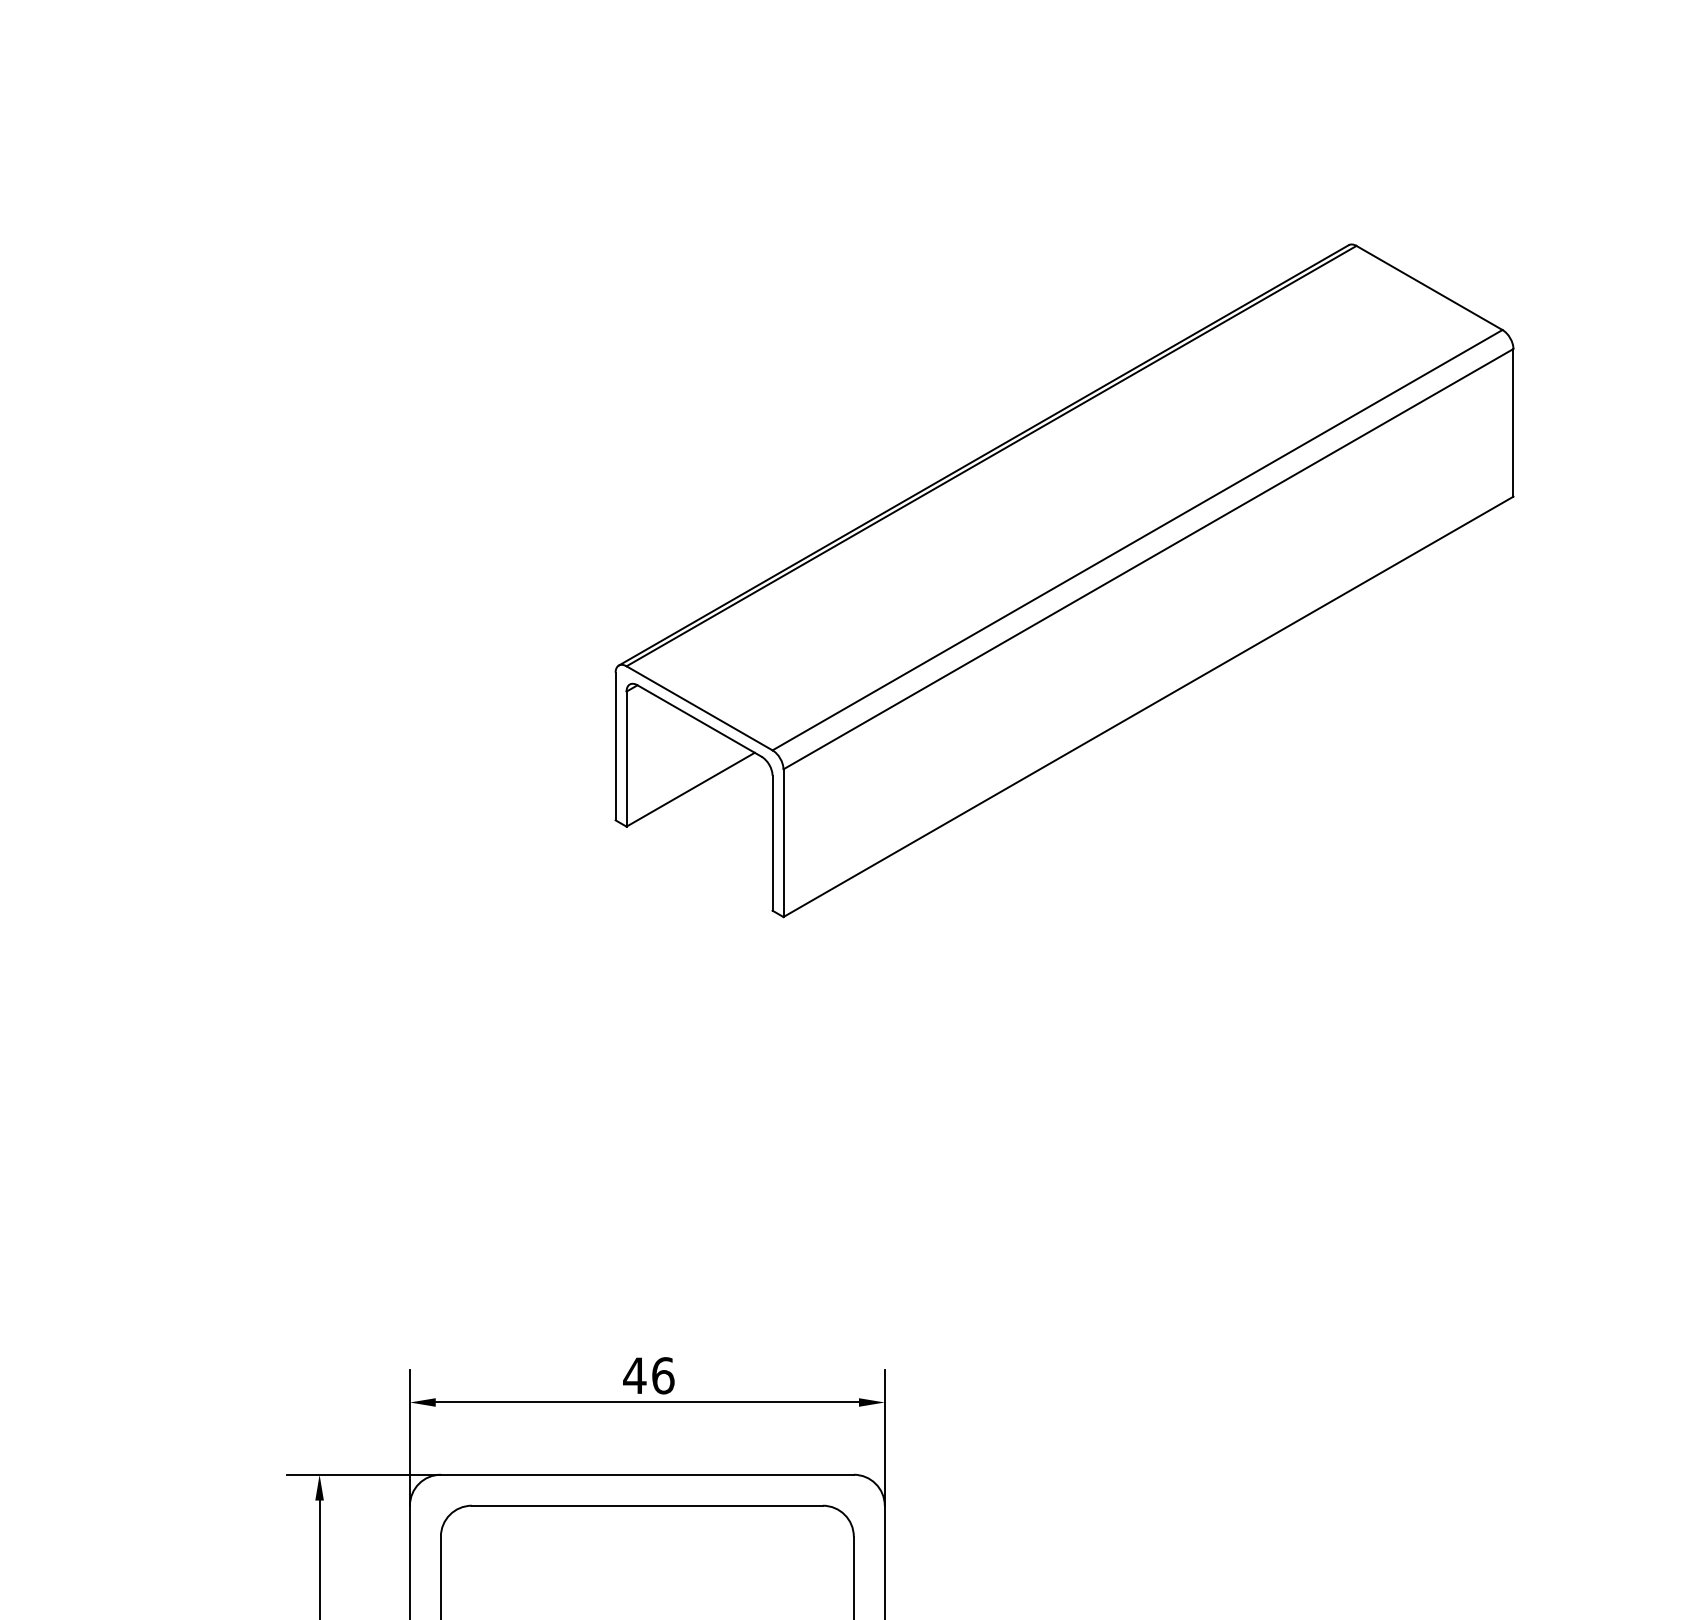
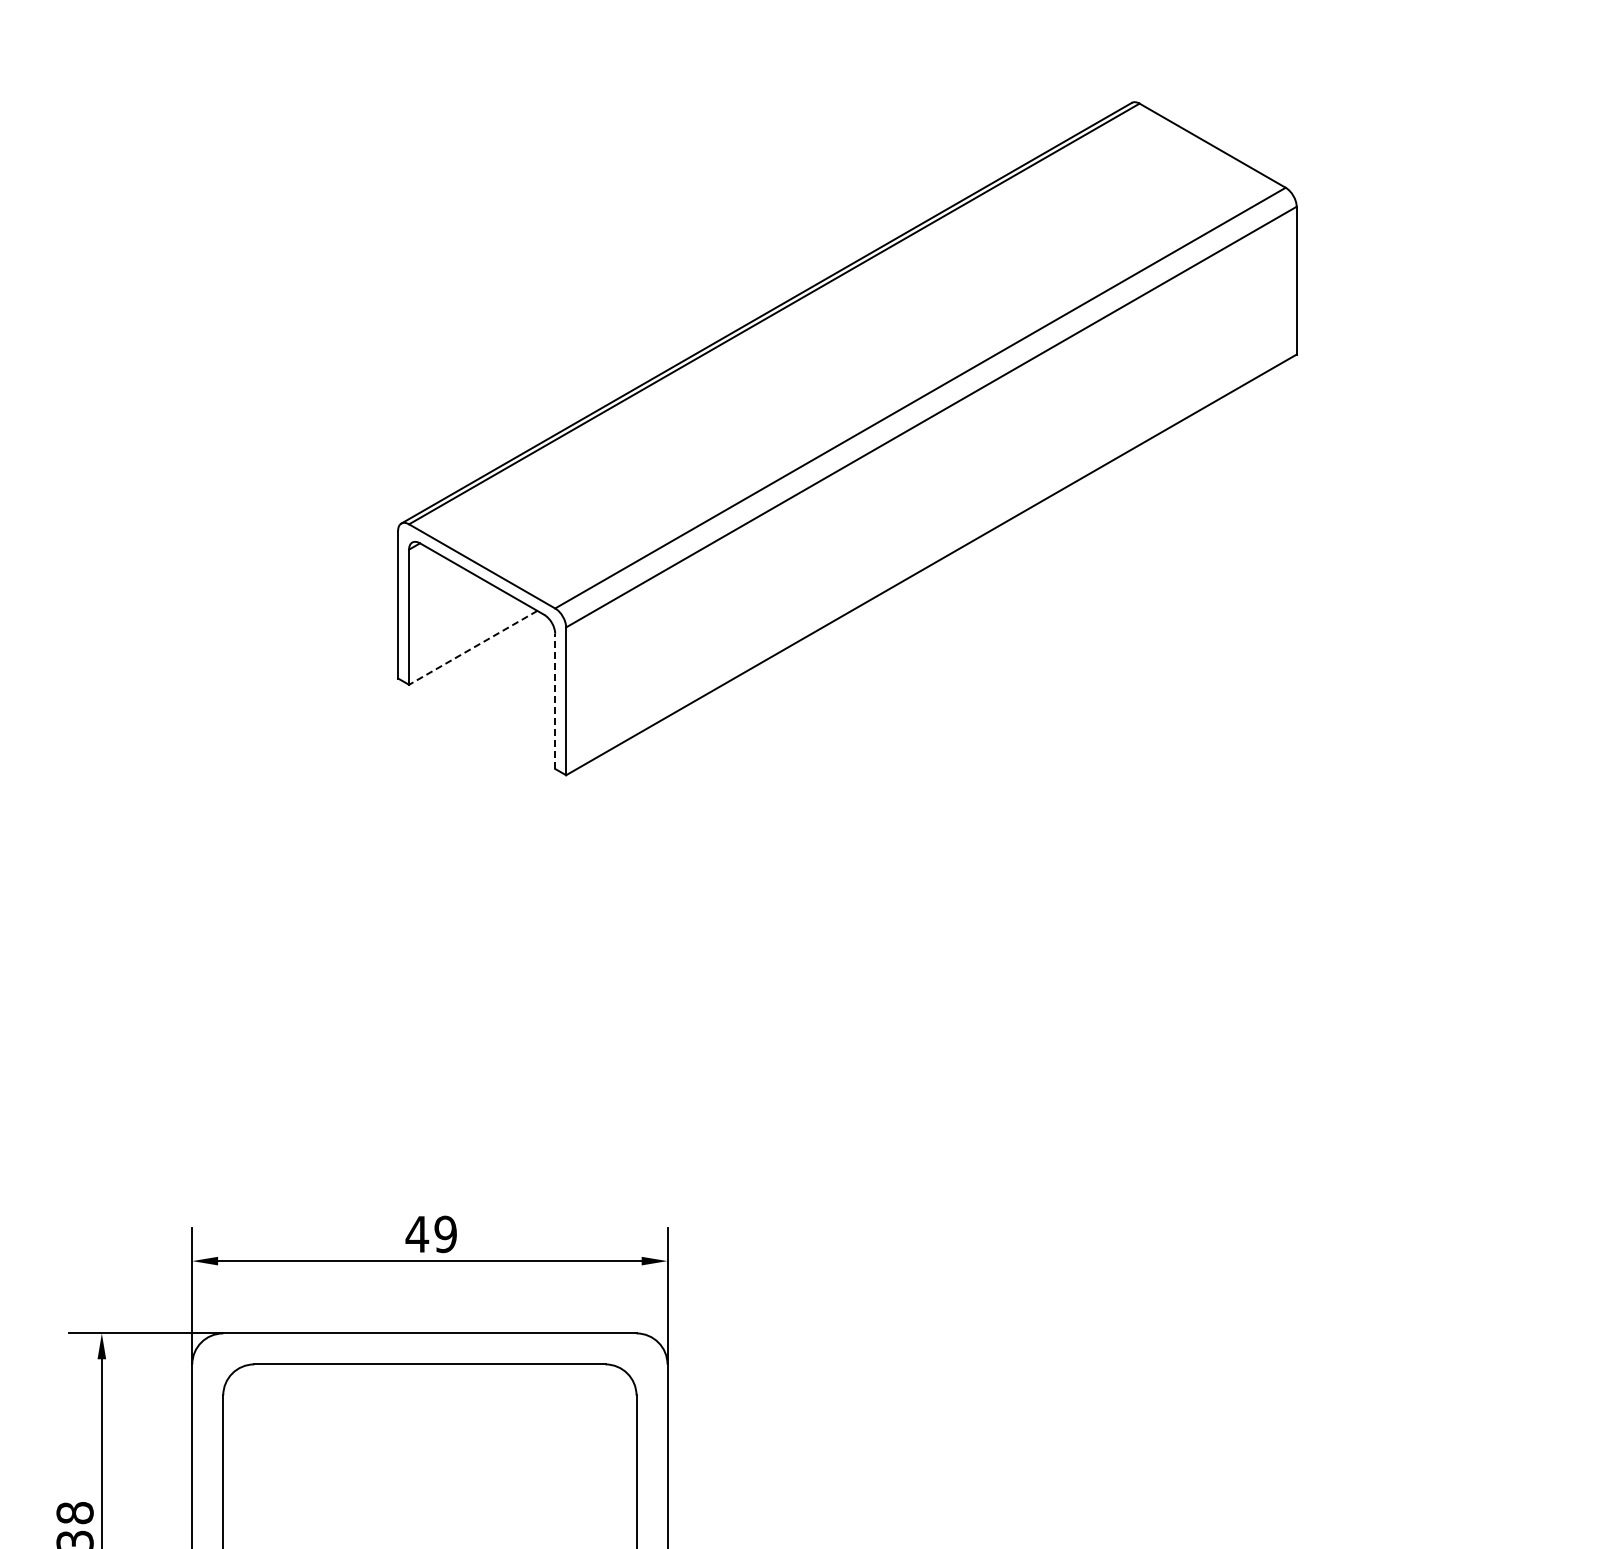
line: (690, 789) -> (473, 647), solid -> dashed
line: (772, 843) -> (555, 701), solid -> dashed
text: (663, 1375) -> (446, 1234), 46 -> 49

